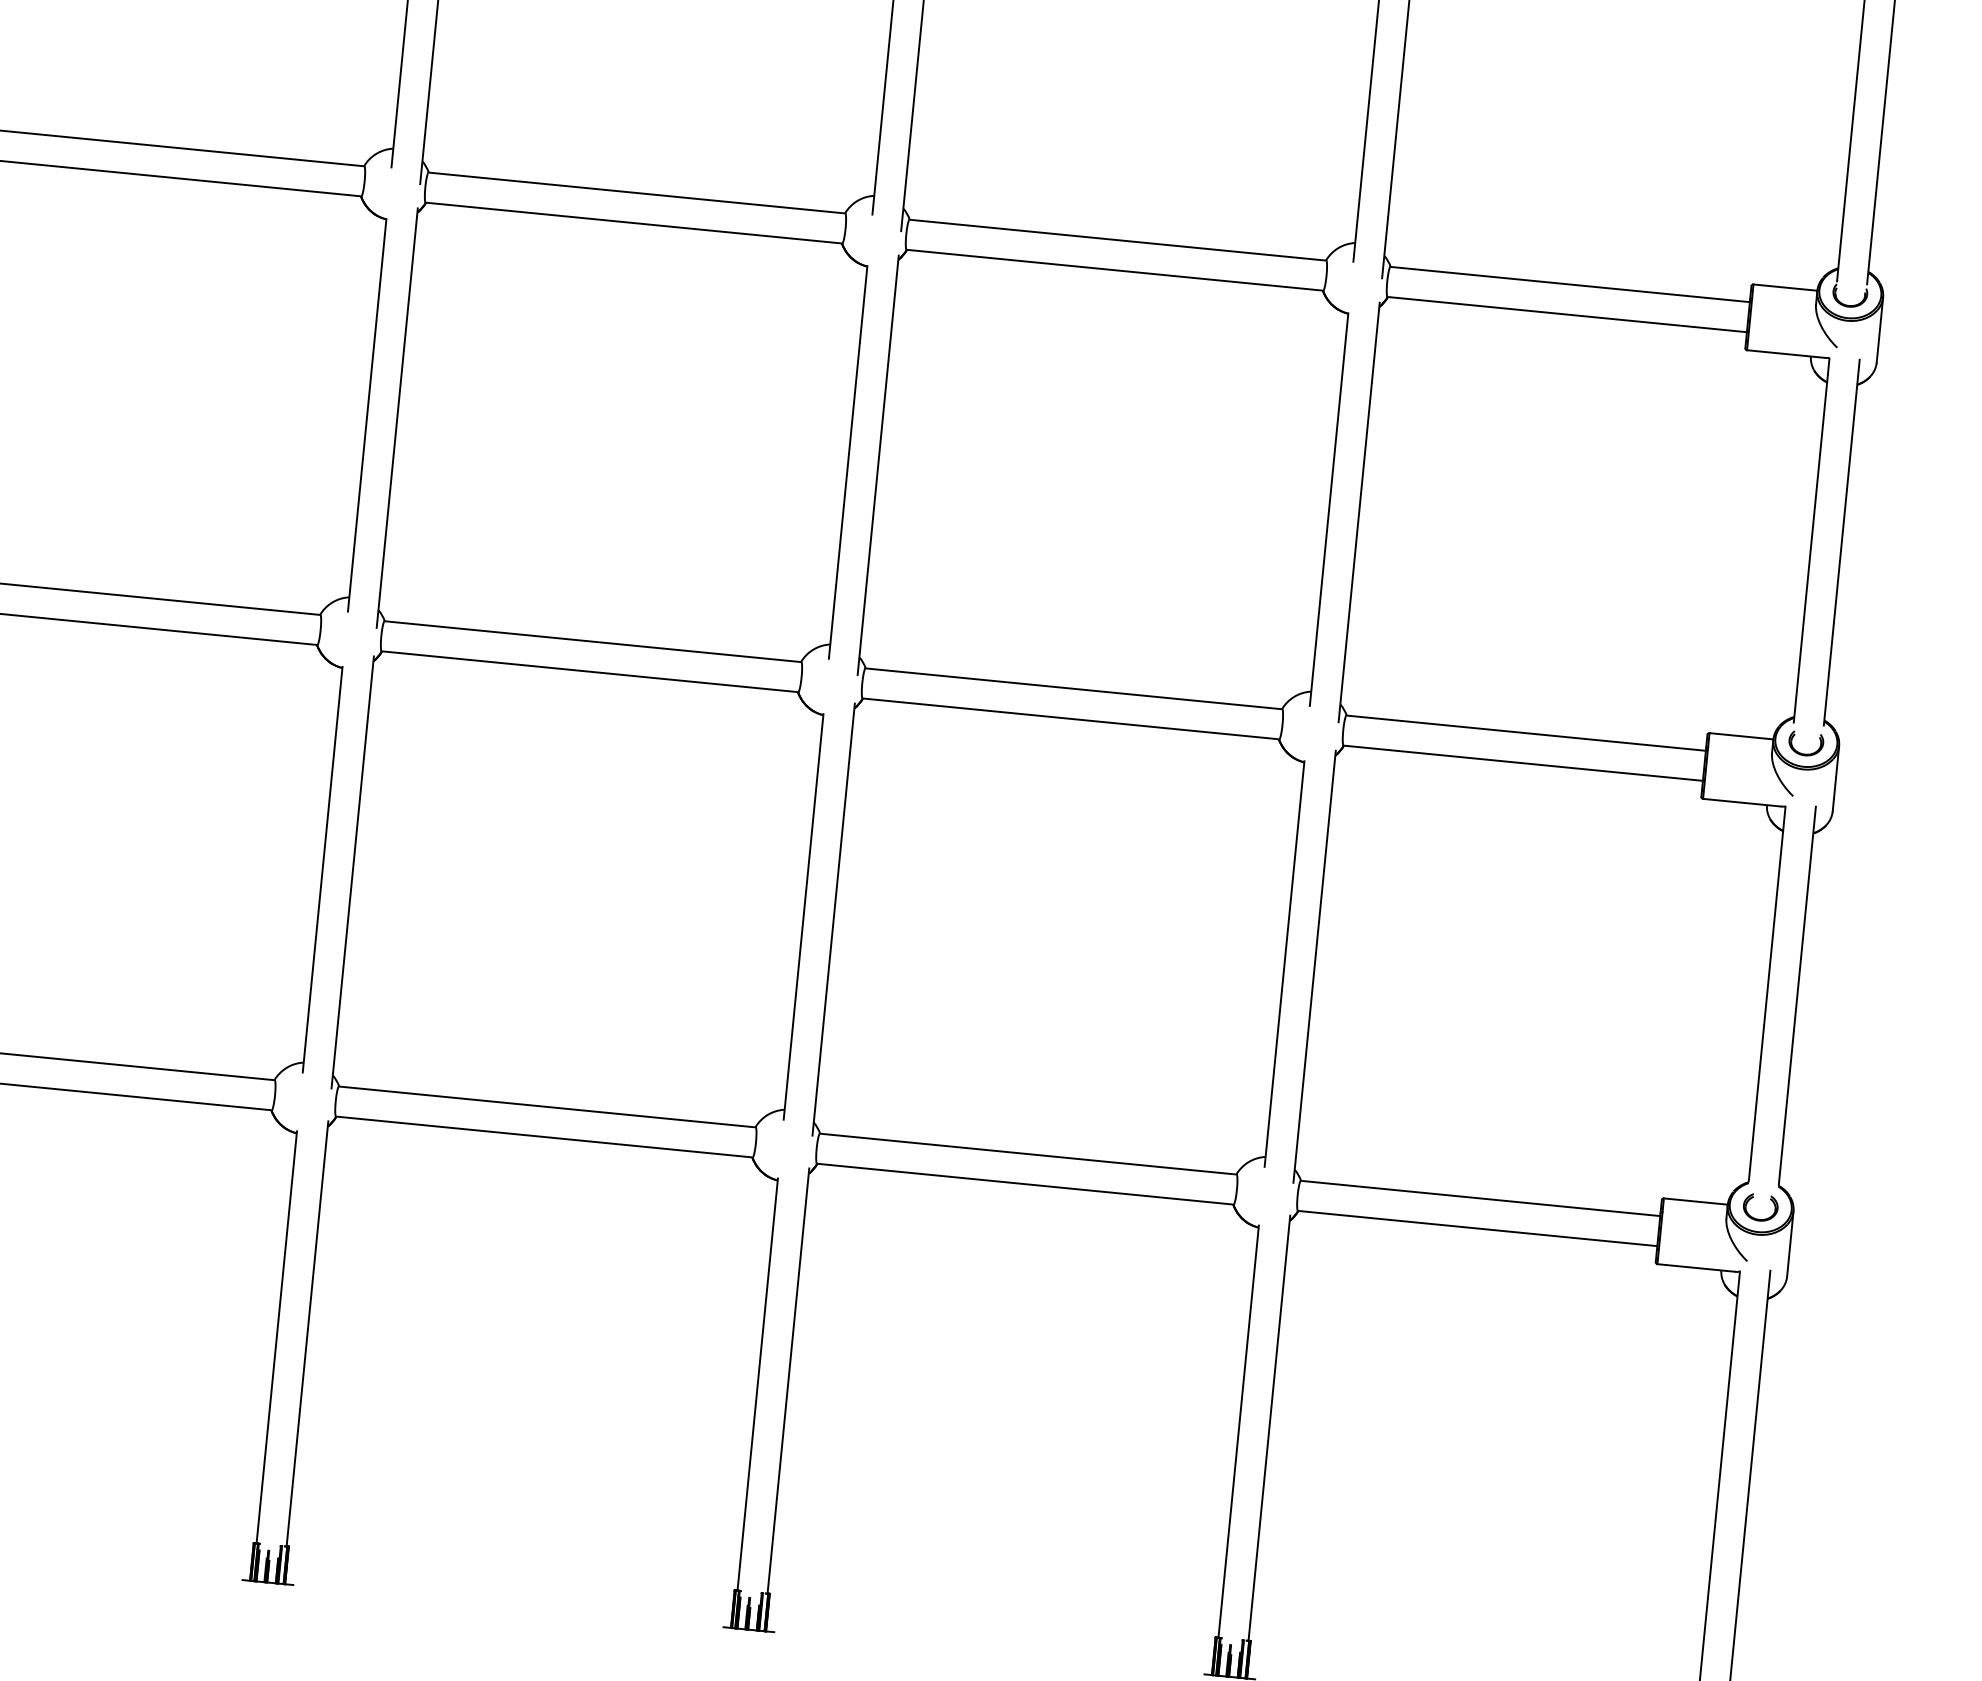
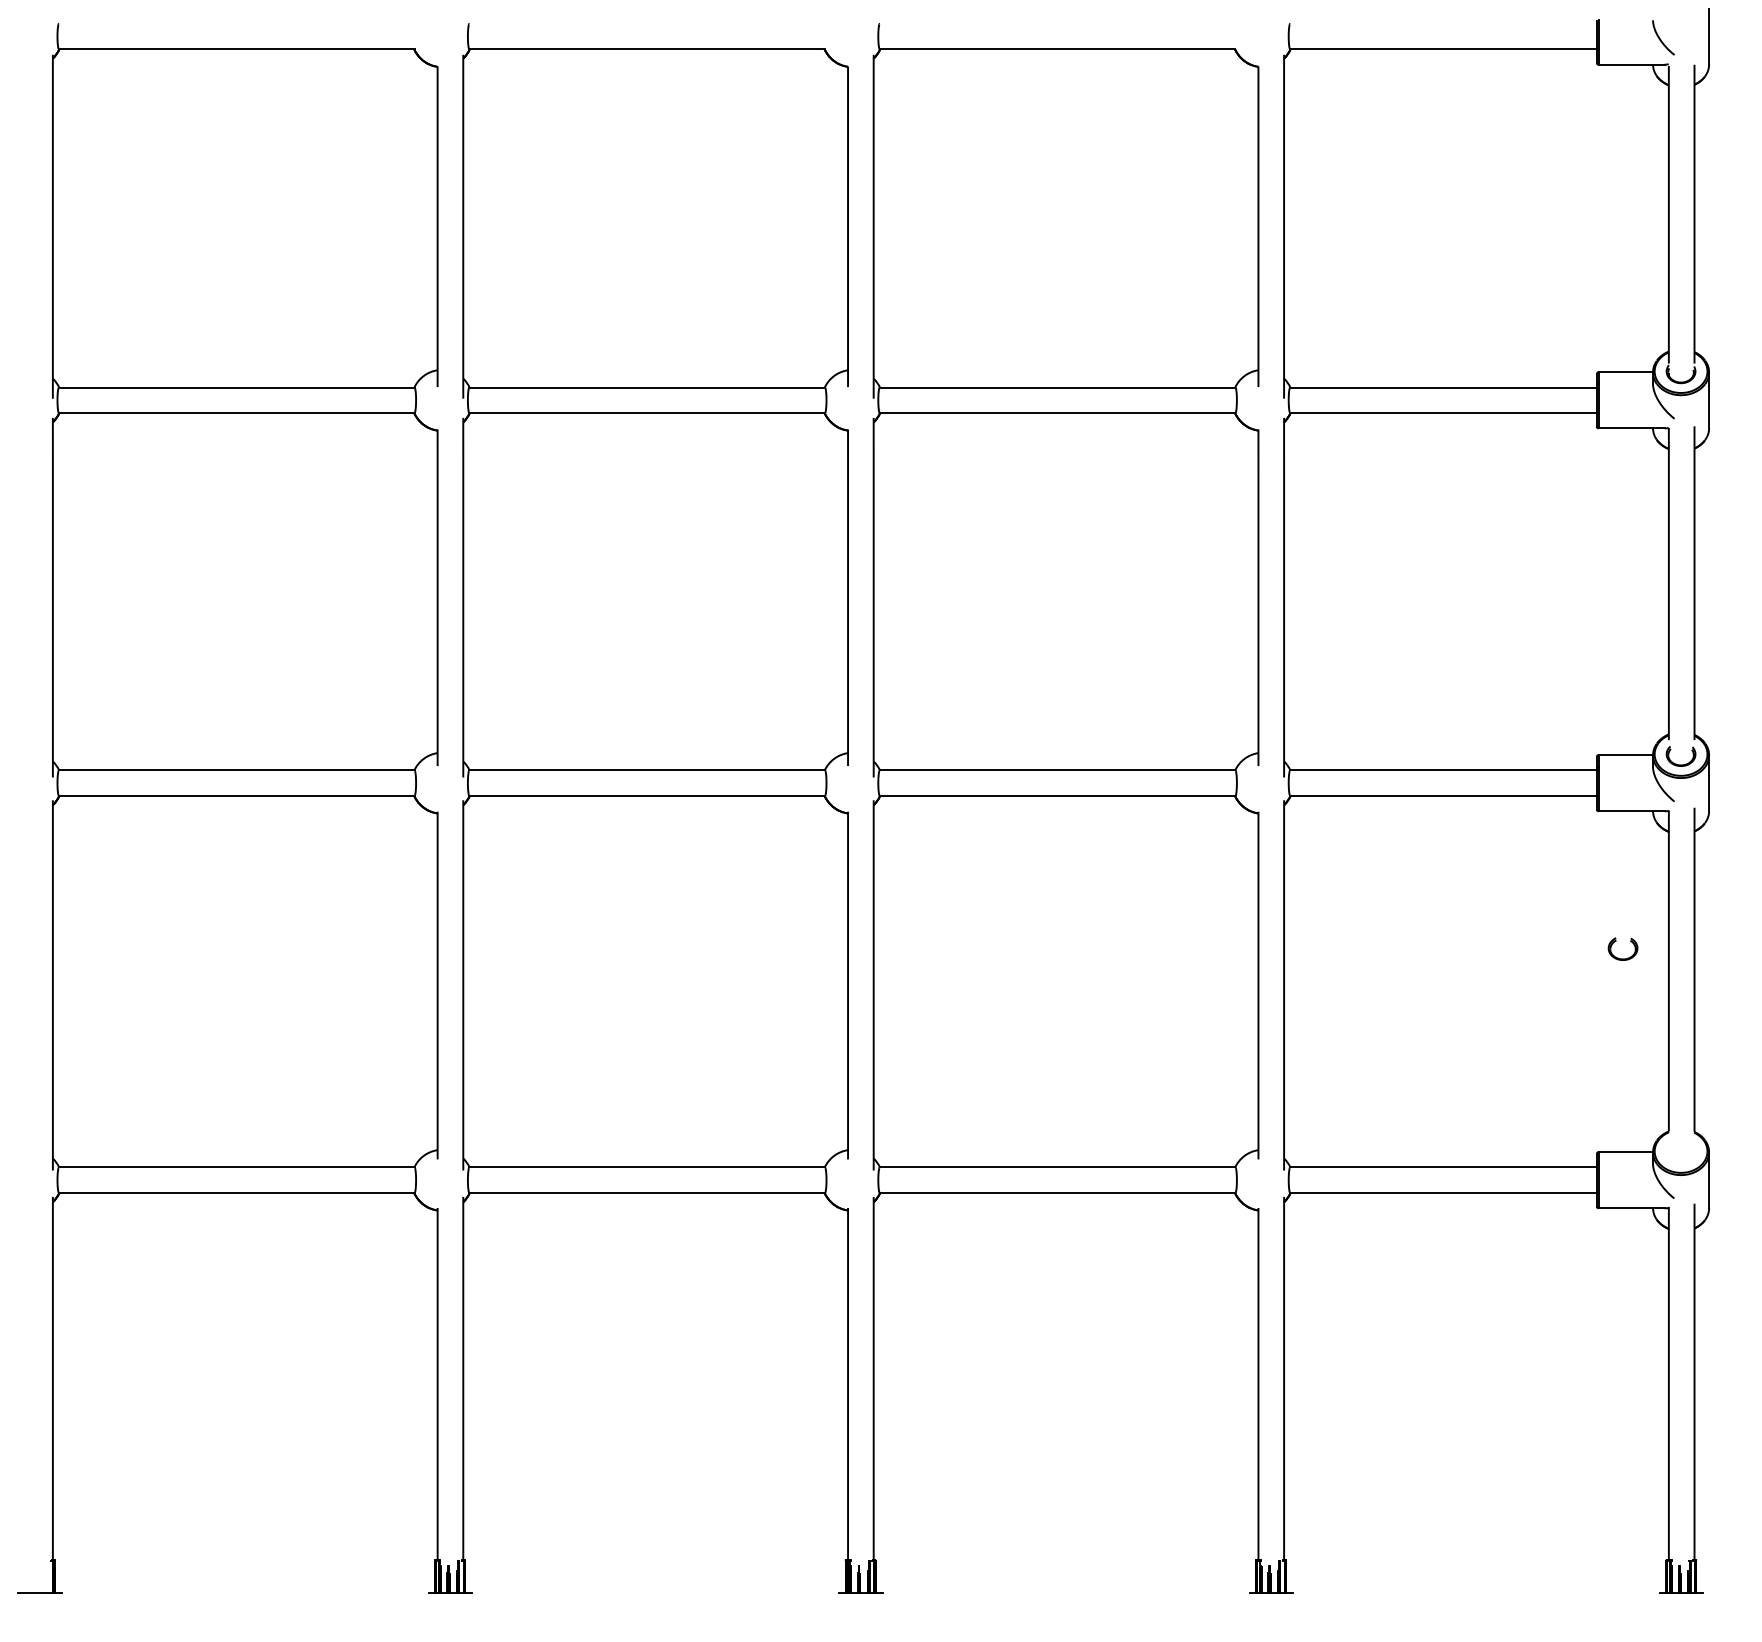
part: (1753, 1198) -> (1616, 941), moved

